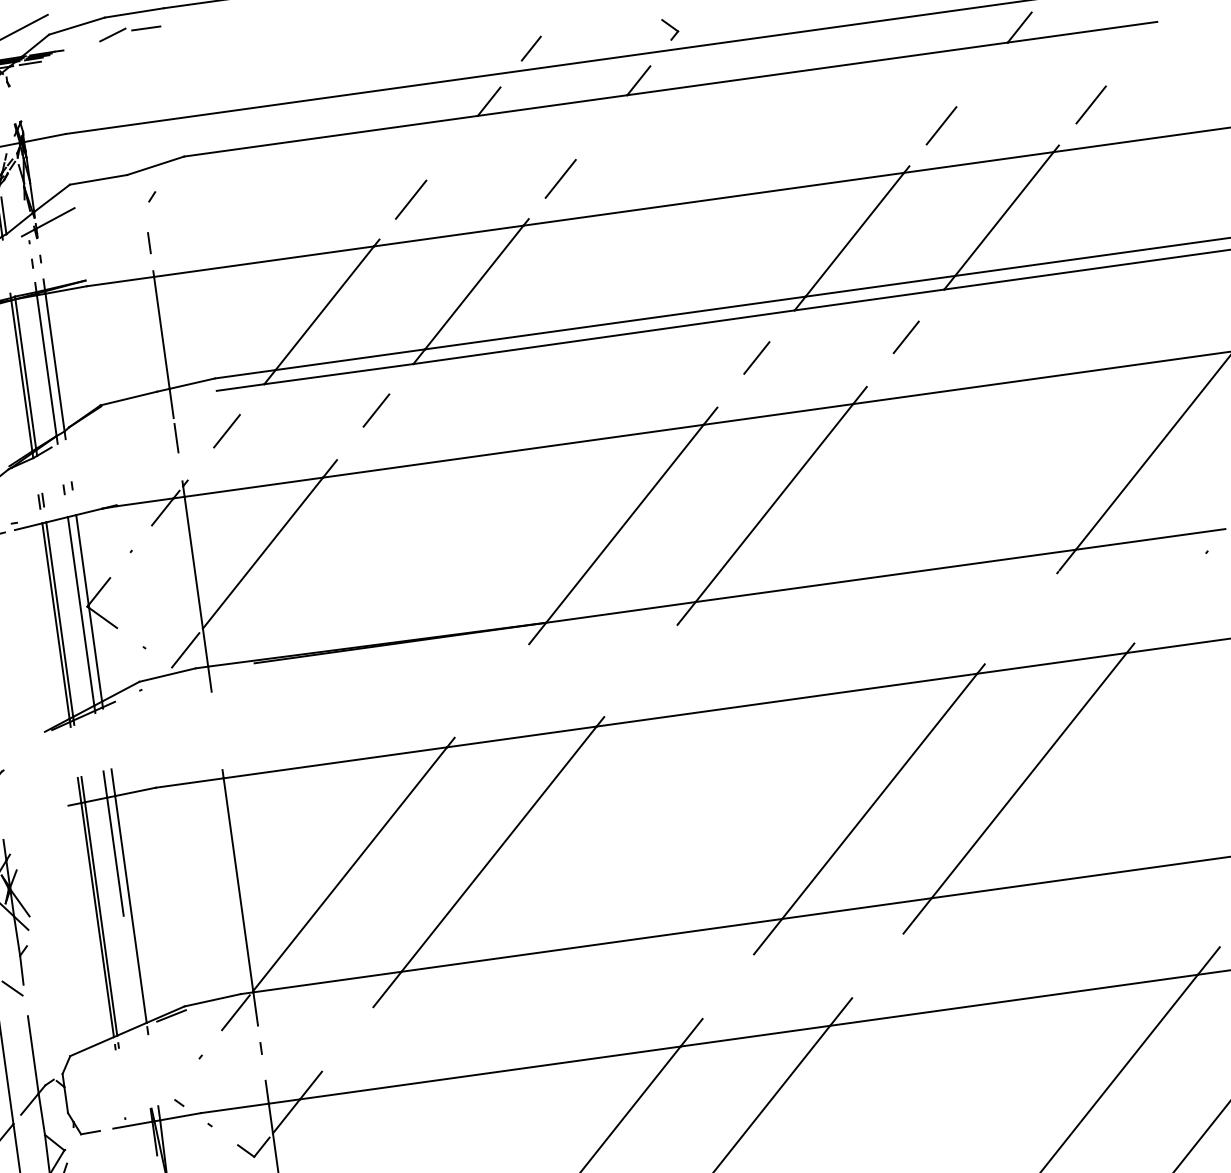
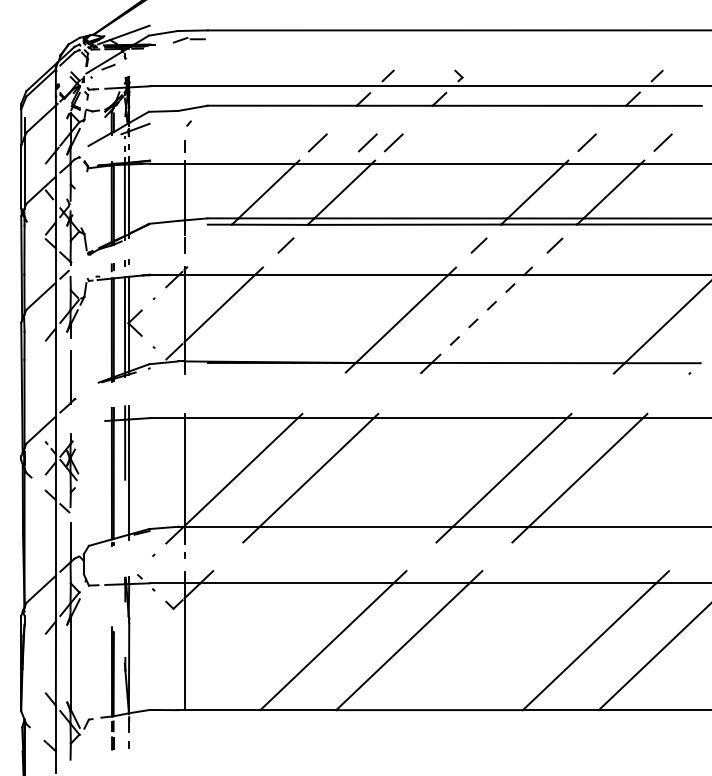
line: (508, 185) -> (367, 142), added
line: (225, 431) -> (209, 245), removed
line: (773, 503) -> (477, 319), solid -> dashed

